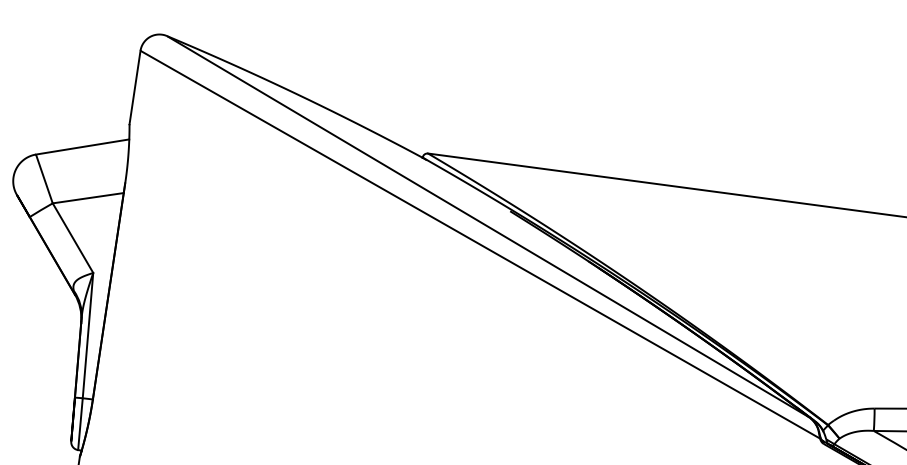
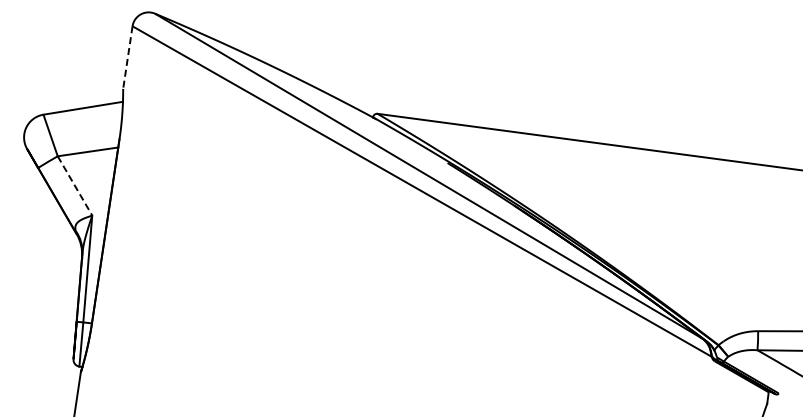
line: (134, 87) -> (127, 57), solid -> dashed
line: (73, 238) -> (75, 186), solid -> dashed

